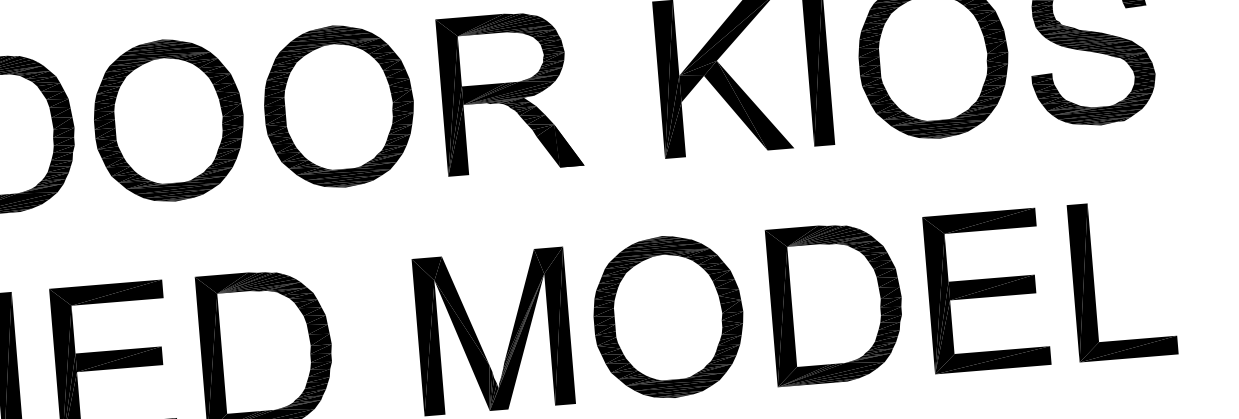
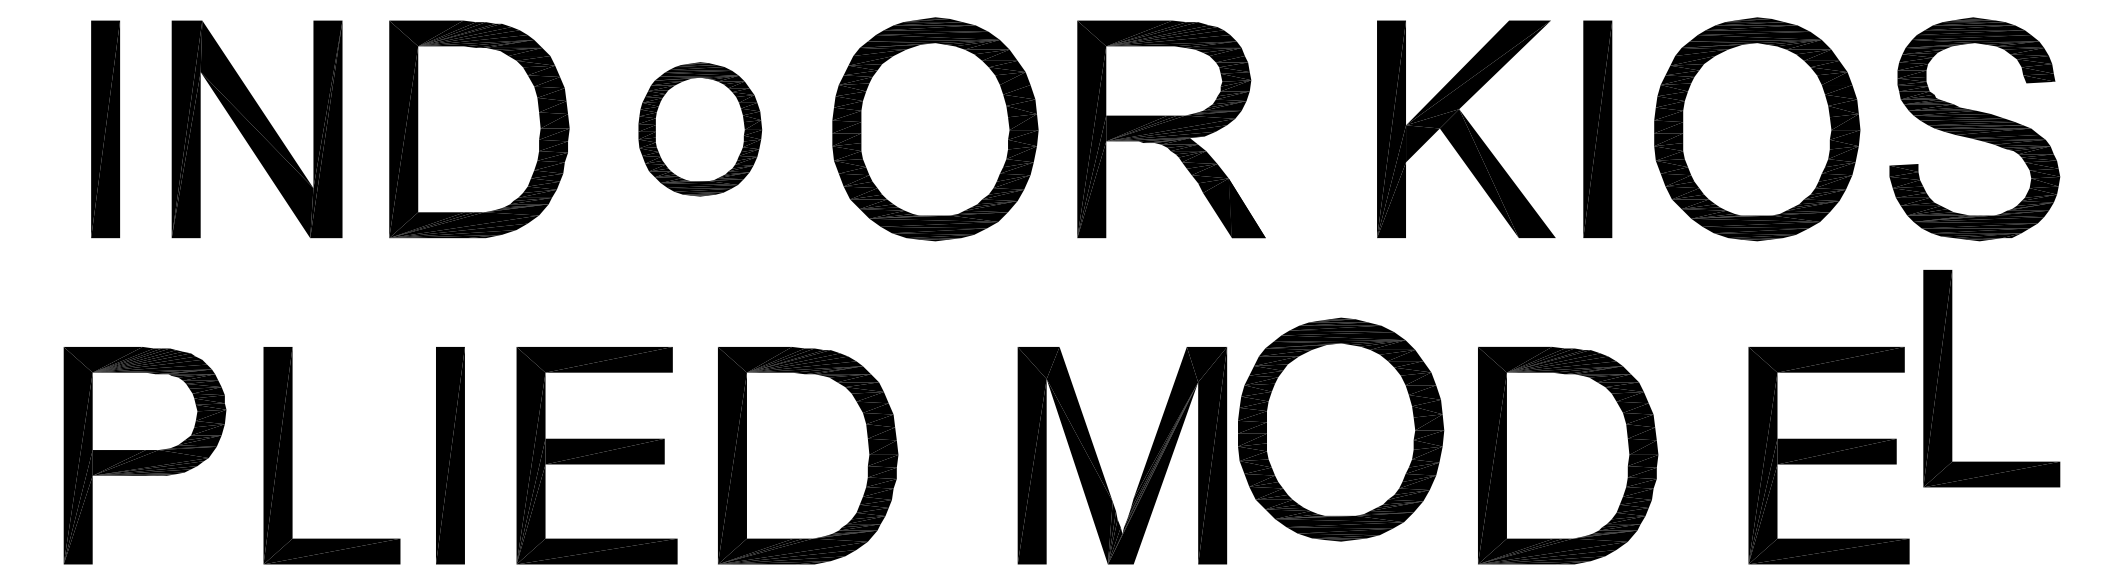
part: (169, 120) -> (700, 129), size x0.6
part: (1094, 281) -> (1952, 378), moved
part: (986, 290) -> (1828, 455), moved
part: (836, 303) -> (1568, 455), moved
part: (668, 316) -> (1341, 429), moved

